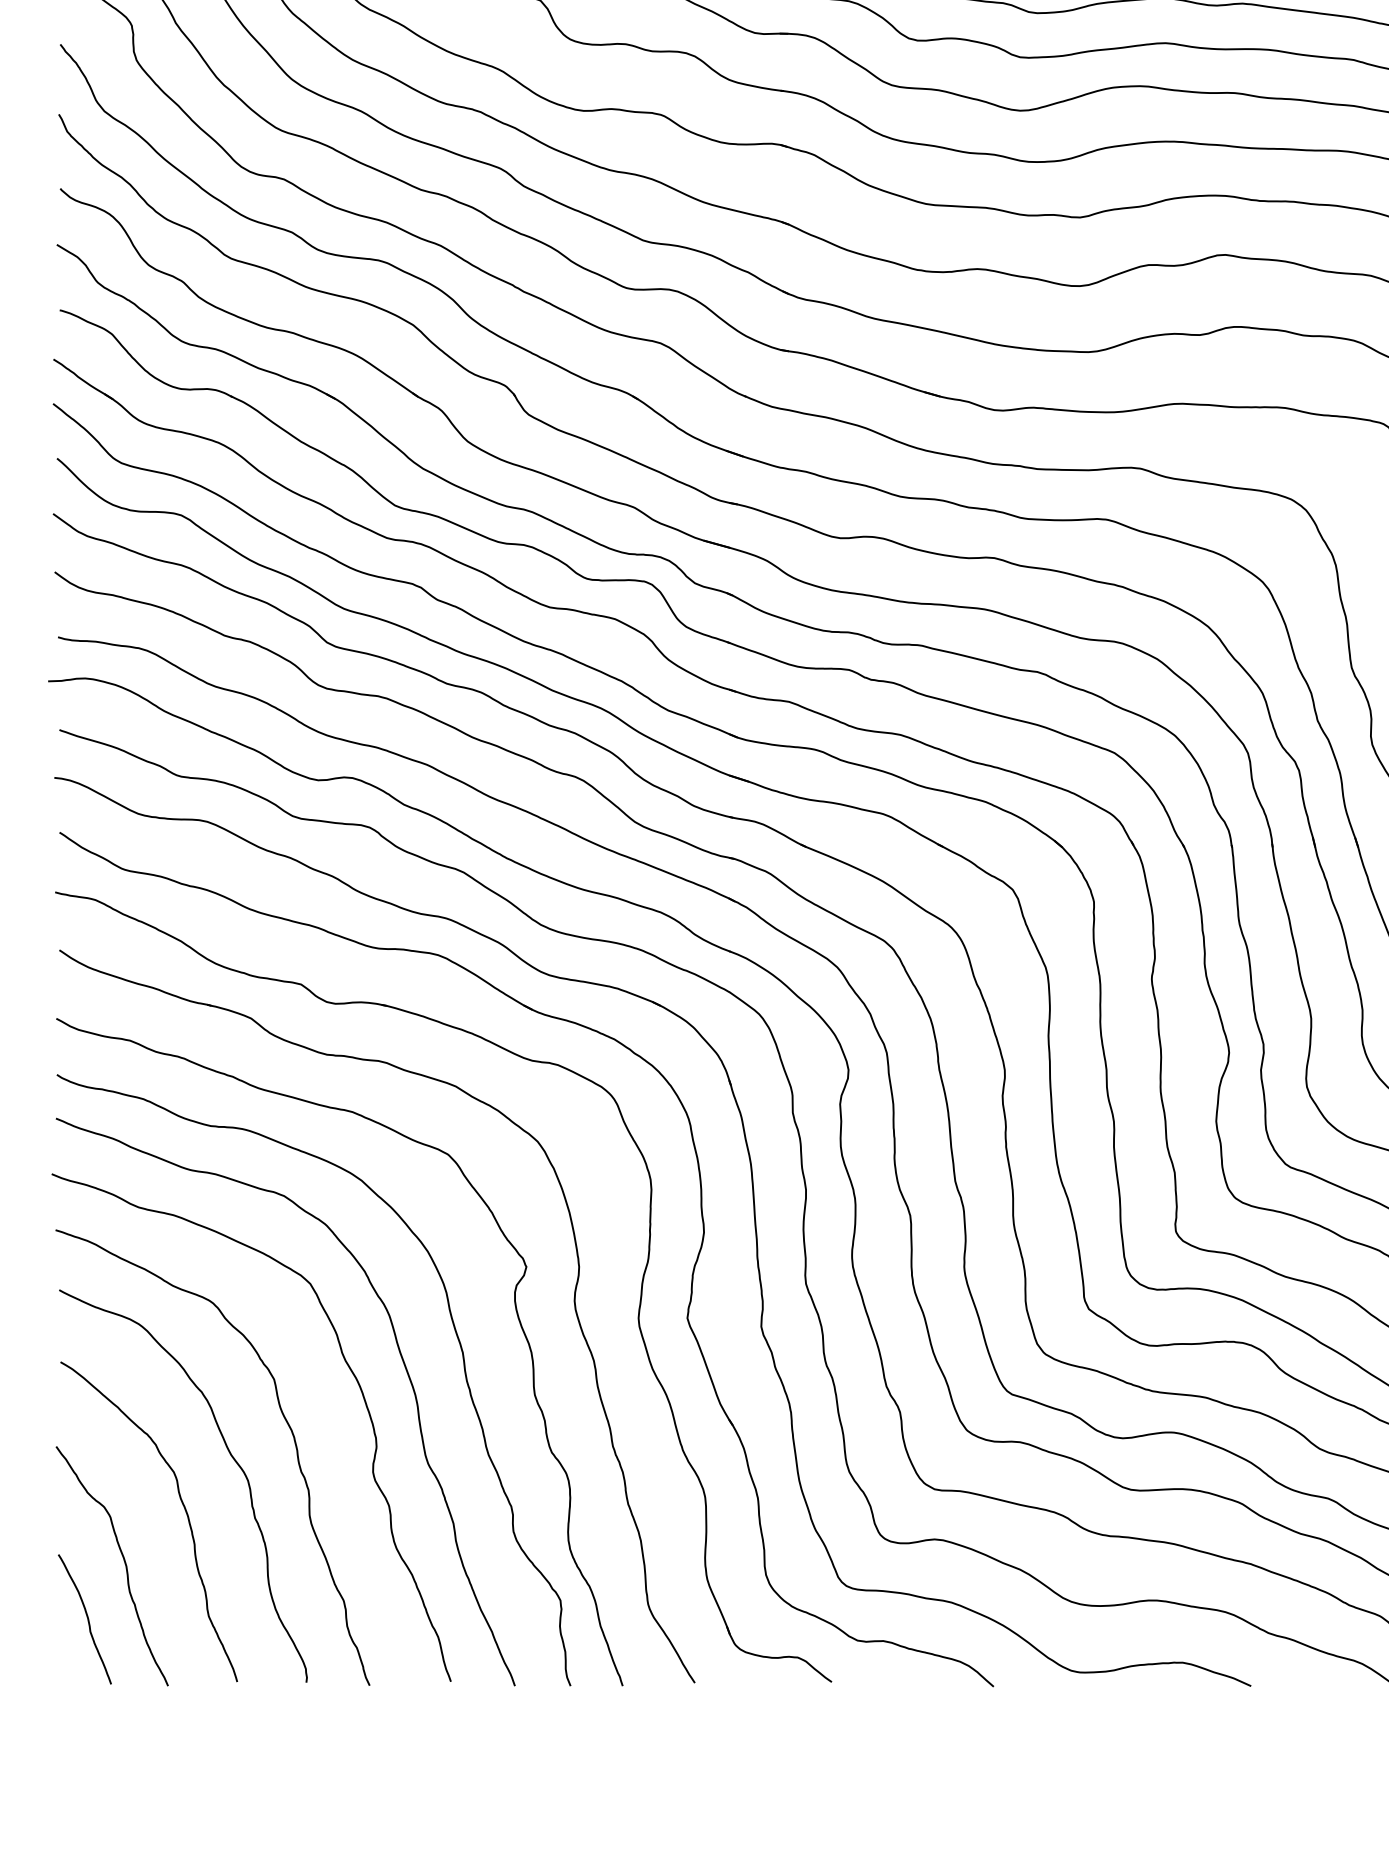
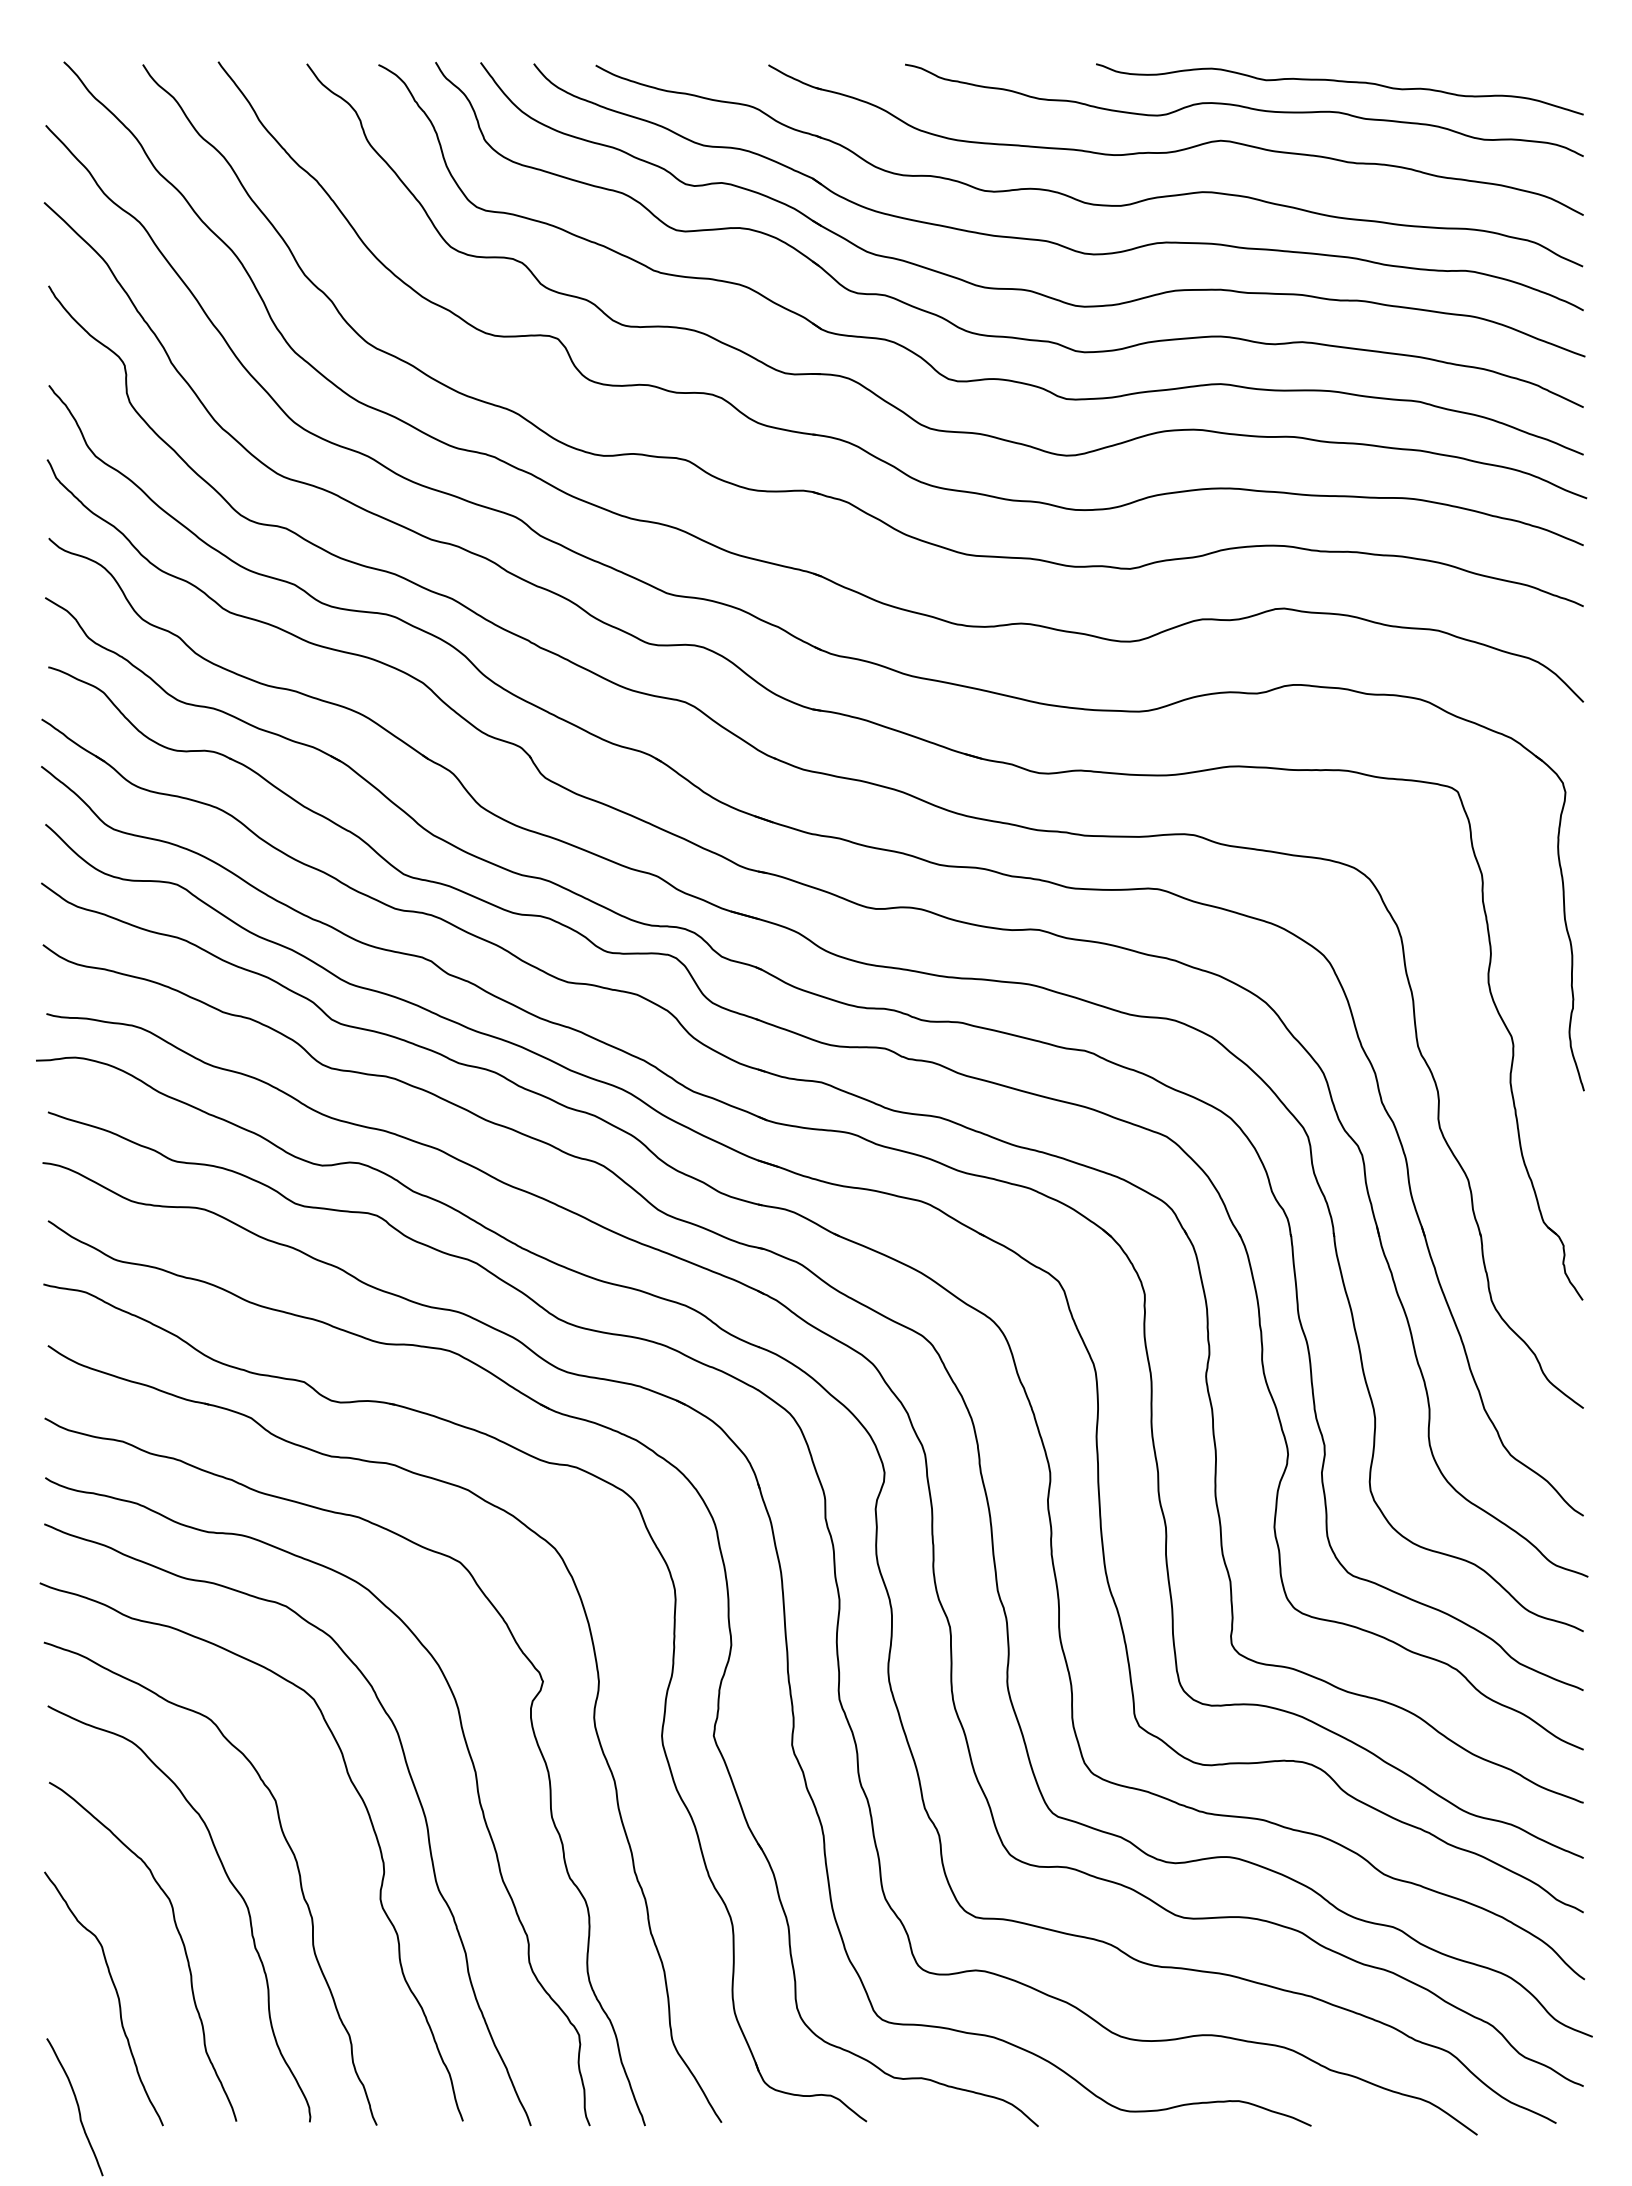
curve: (87, 1619) -> (77, 2107), moved

